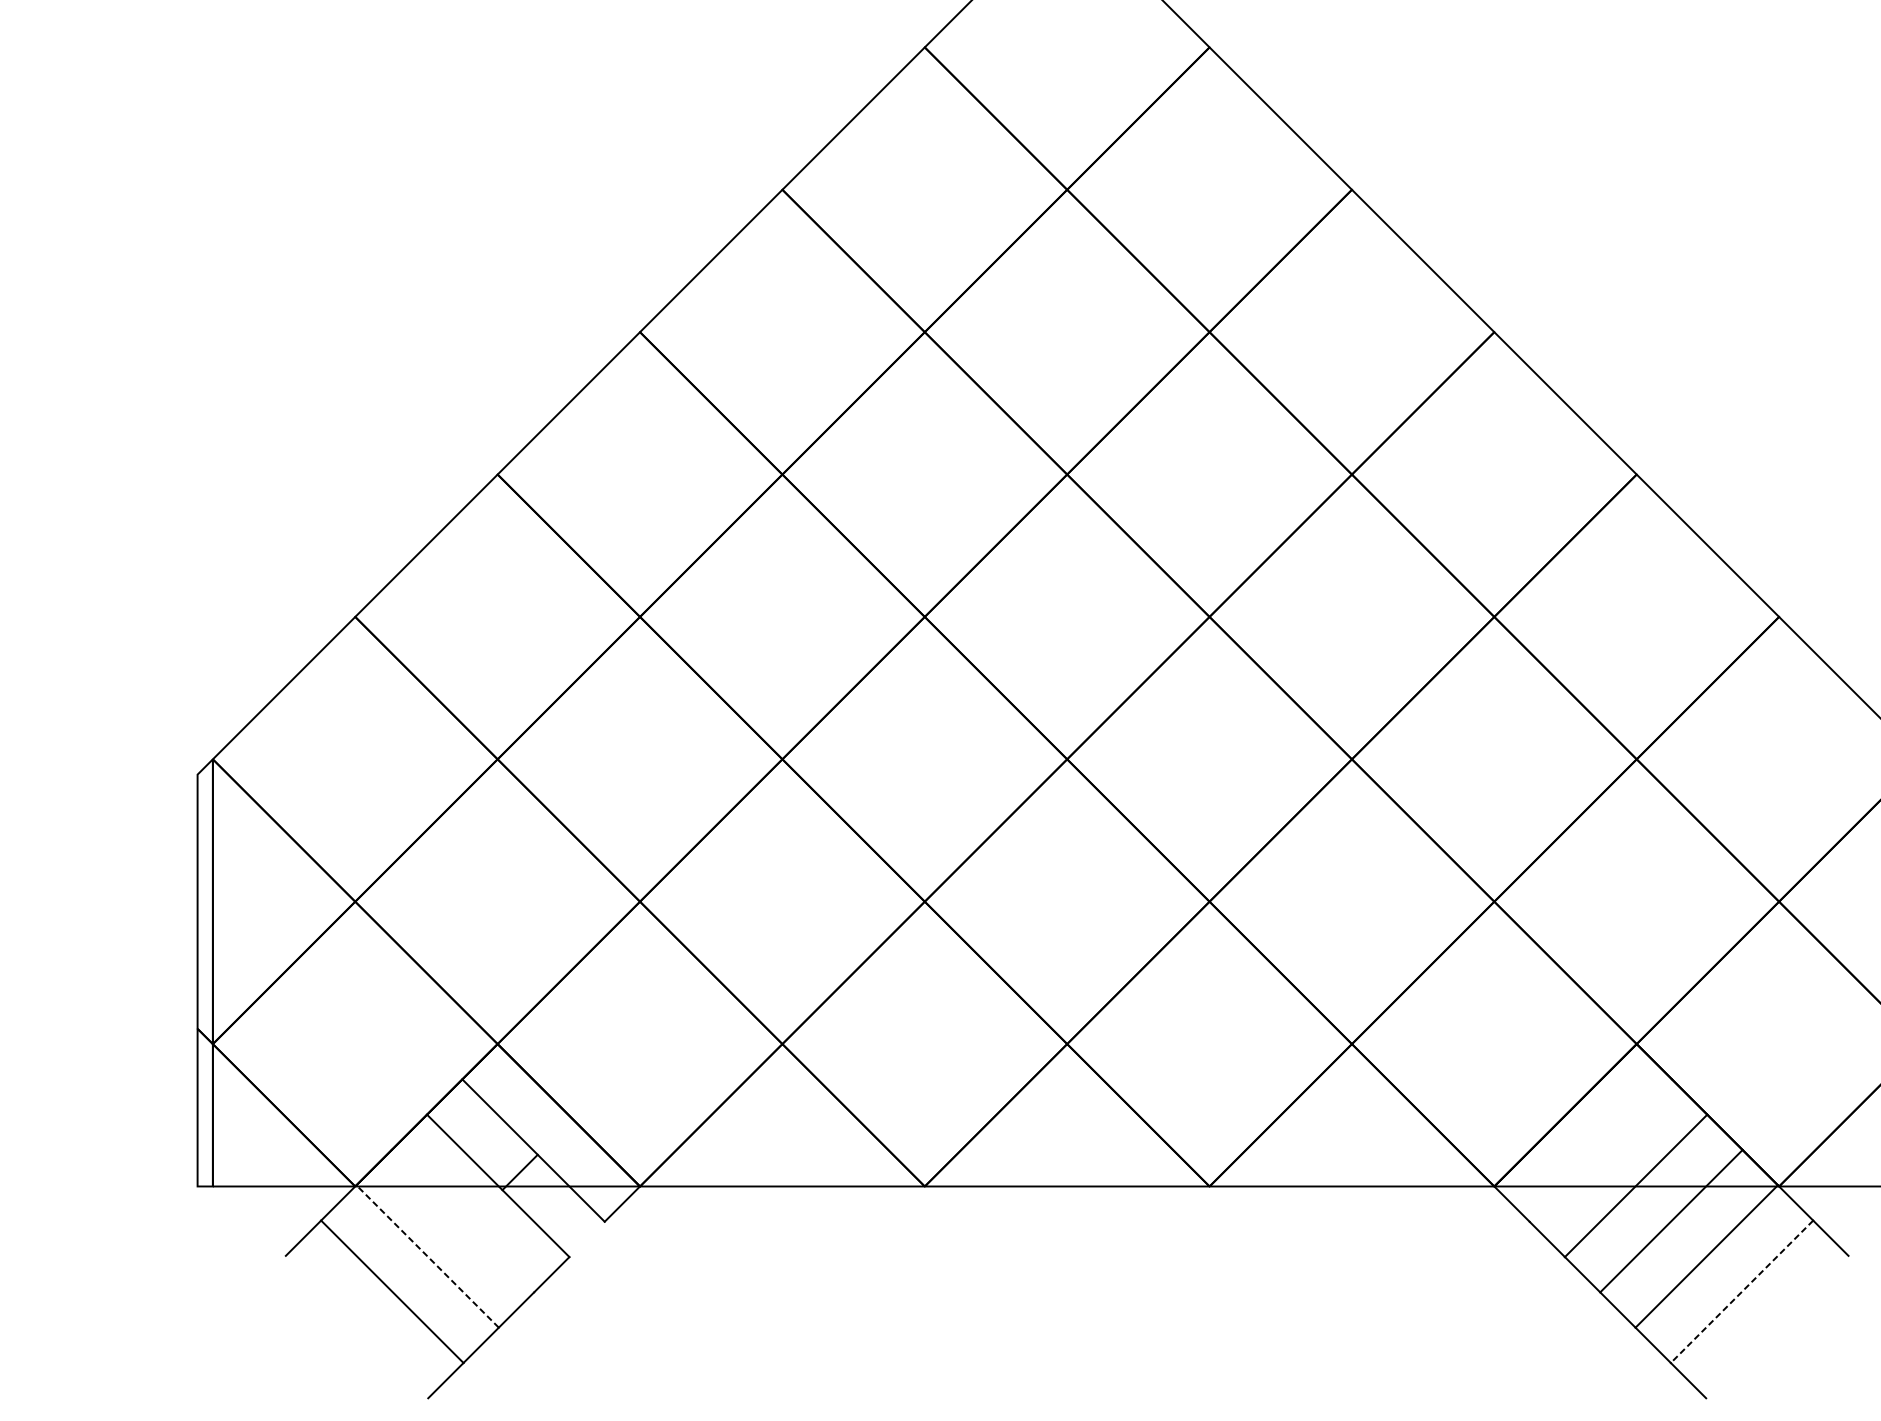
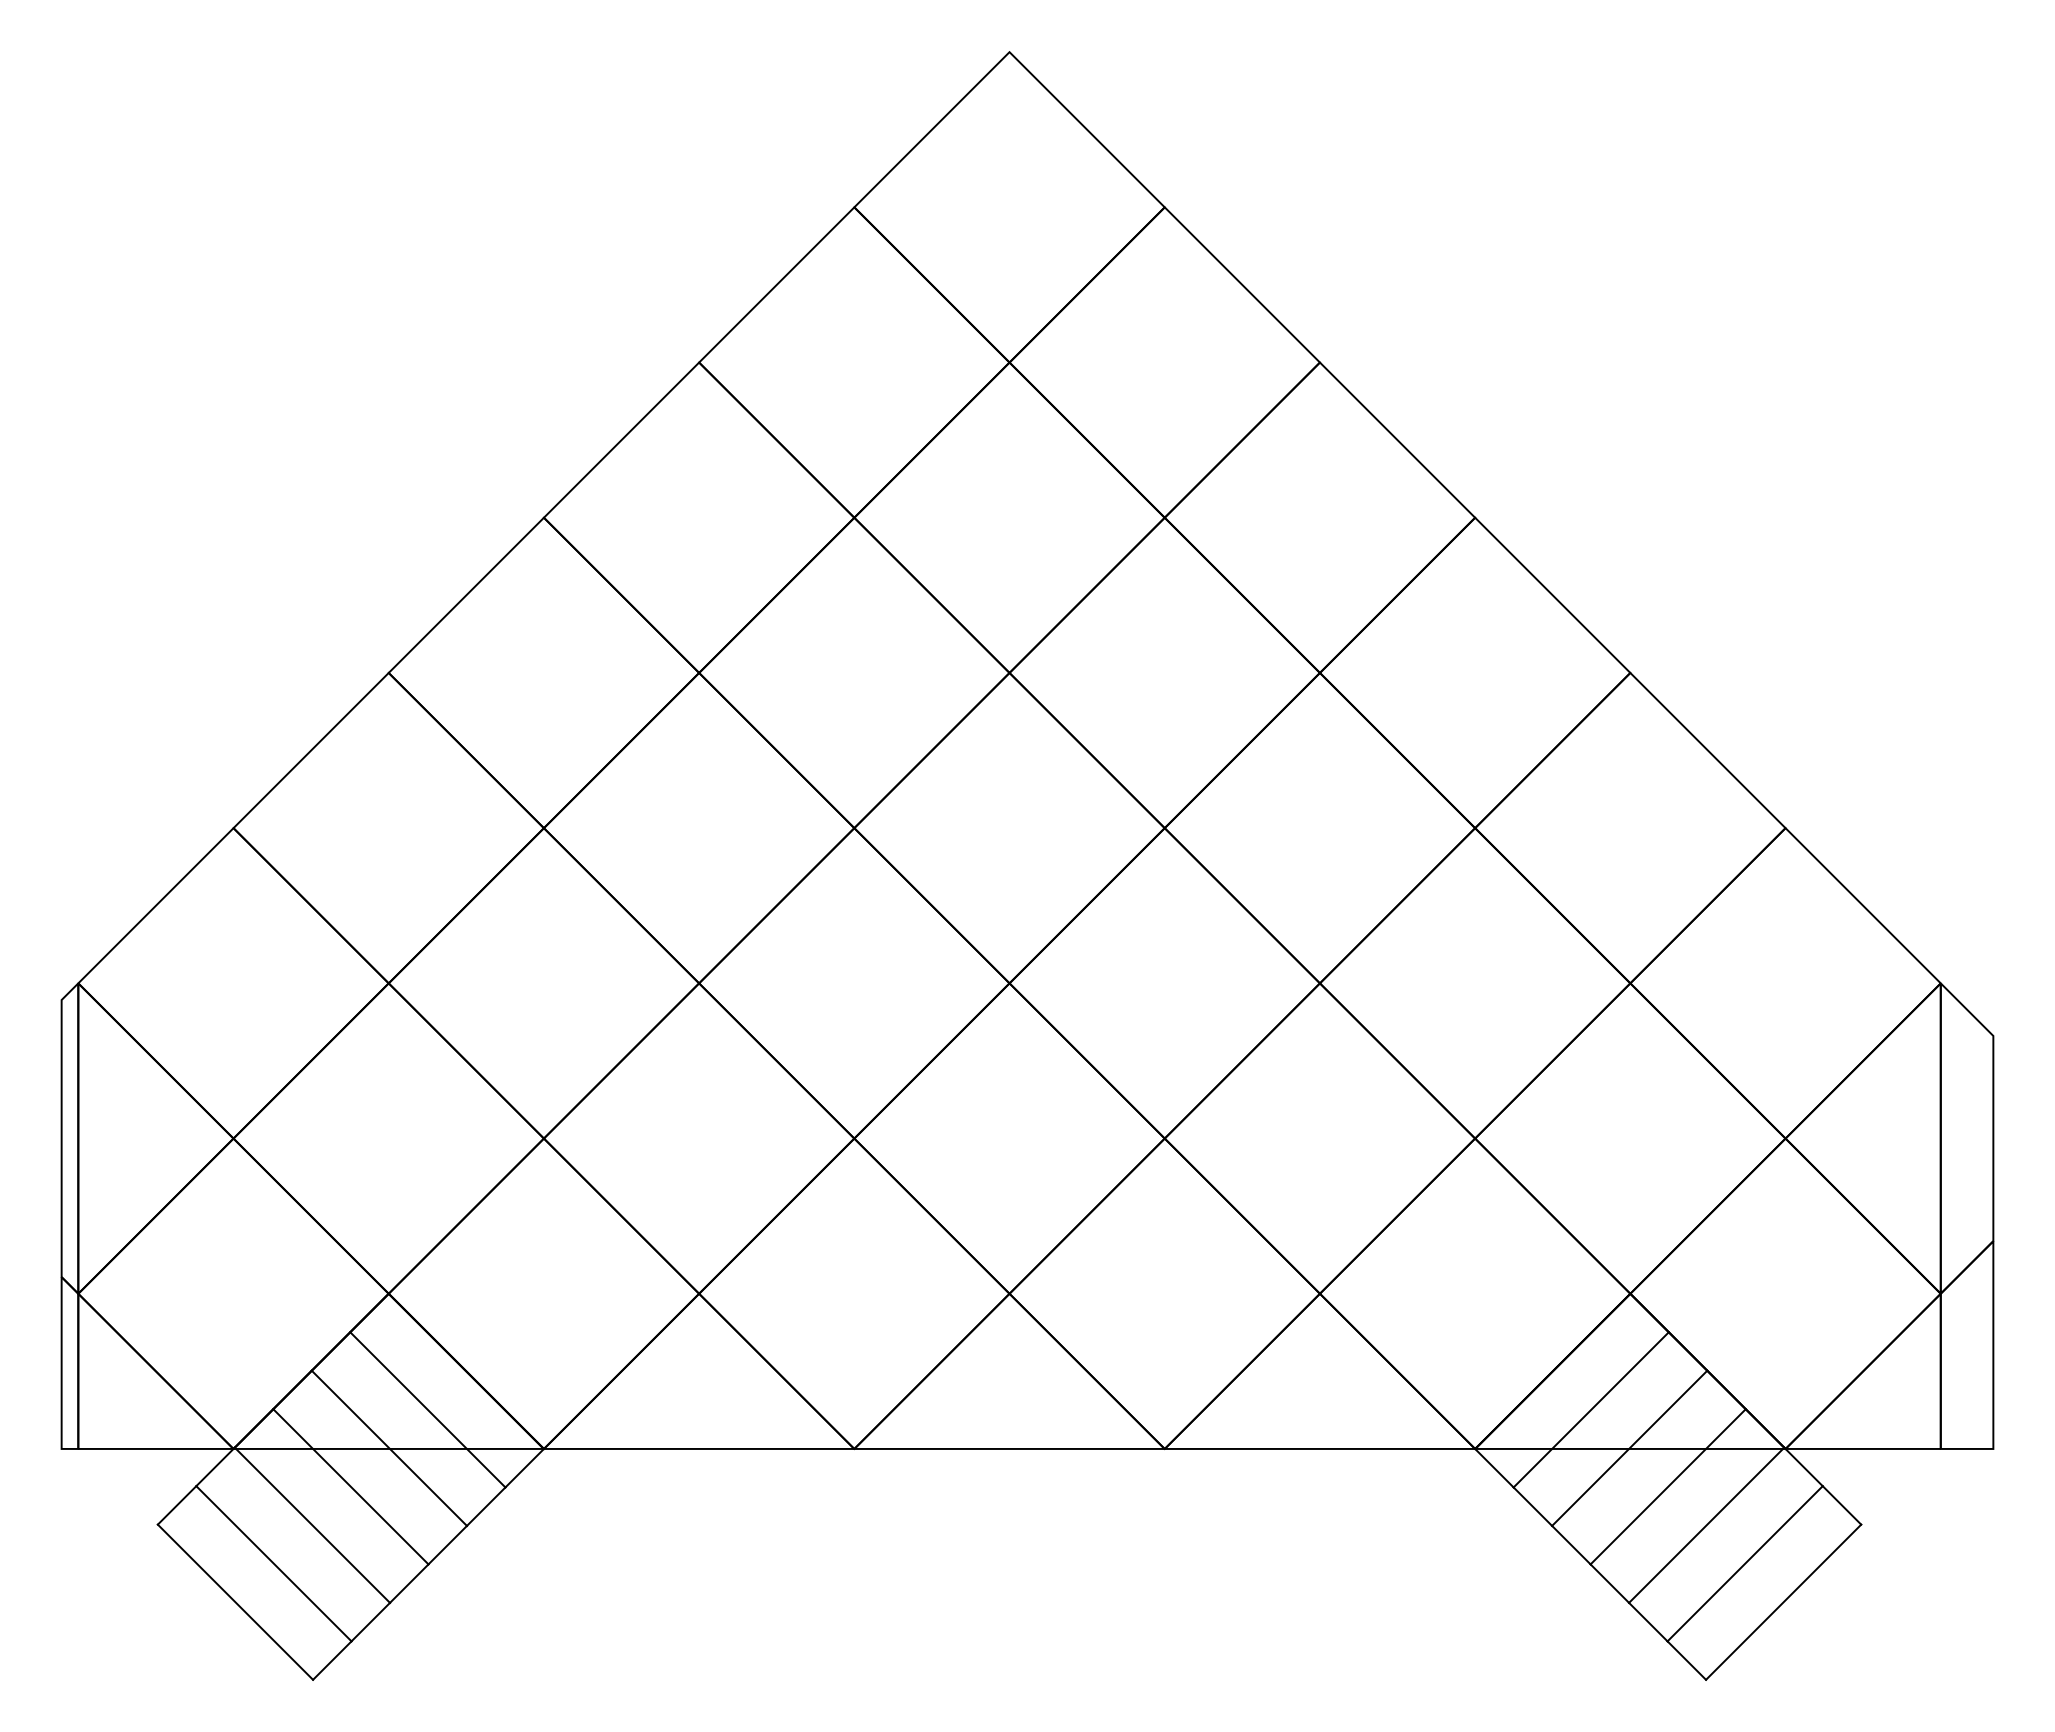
line: (1600, 1150) -> (1590, 1409), added
line: (519, 1172) -> (485, 1506), moved
line: (462, 1220) -> (350, 1486), added
line: (427, 1256) -> (312, 1525), dashed -> solid
line: (1742, 1291) -> (1745, 1563), dashed -> solid
line: (357, 1326) -> (235, 1601), added
line: (1777, 1326) -> (1783, 1601), added

